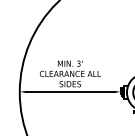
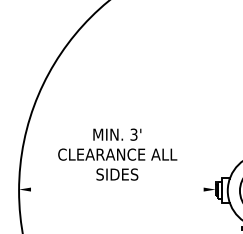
line: (69, 91) -> (115, 188), removed

